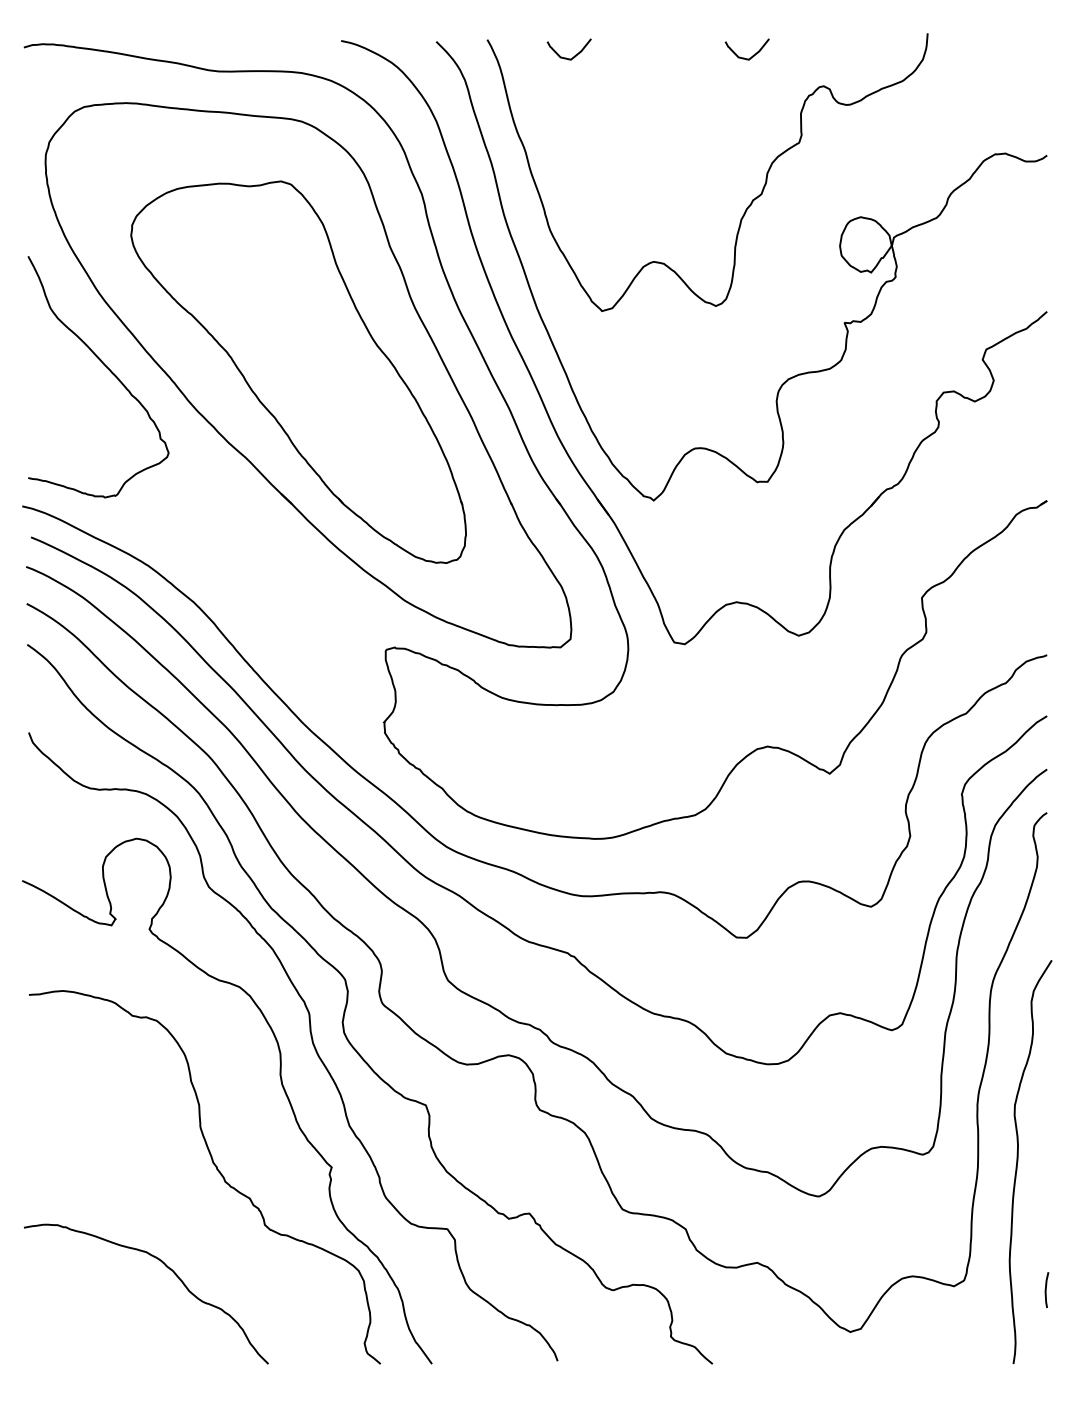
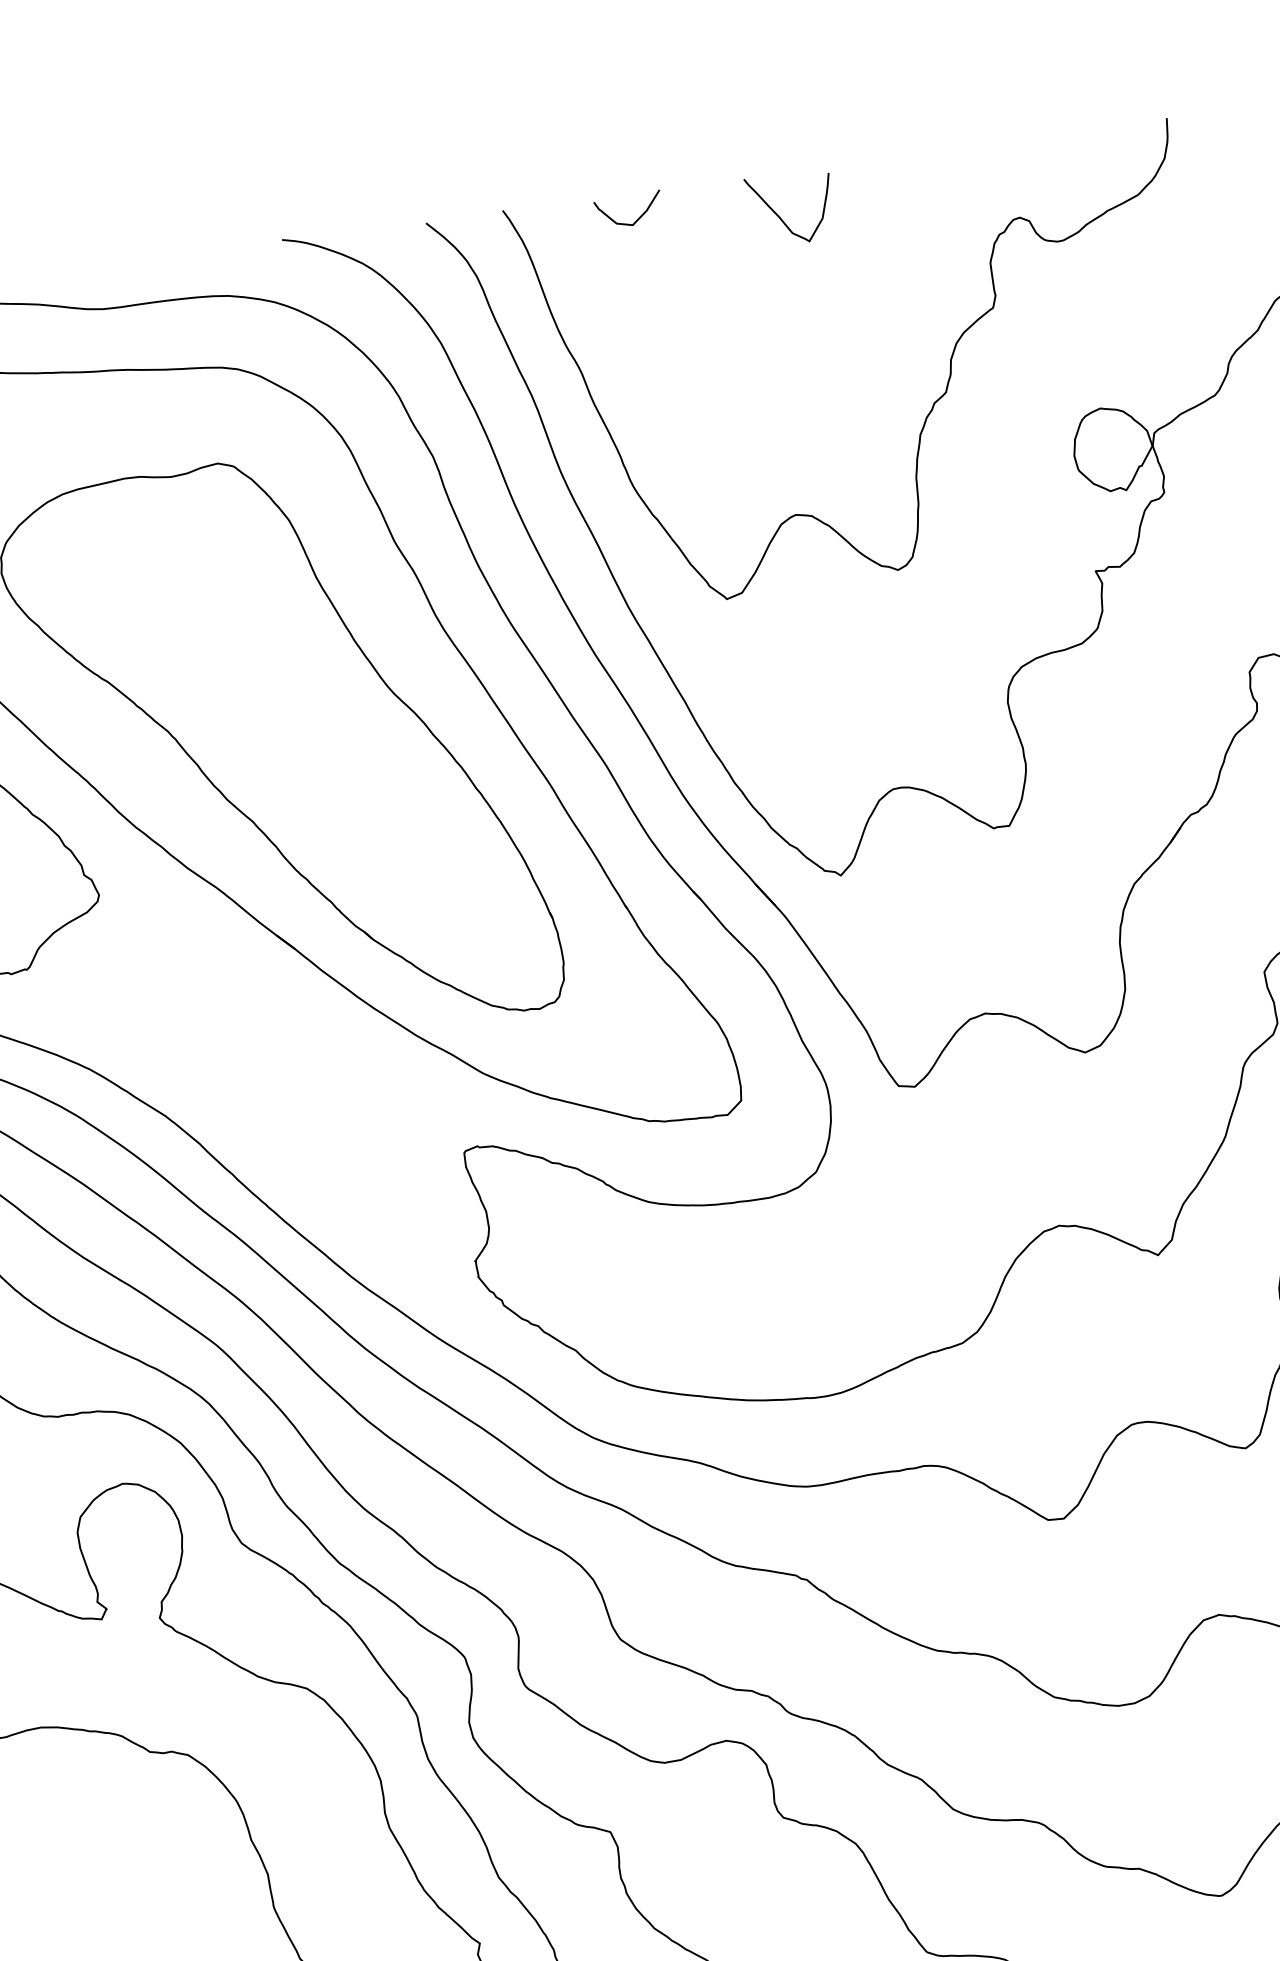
curve: (744, 57) -> (894, 189), removed
curve: (668, 66) -> (781, 217), added

